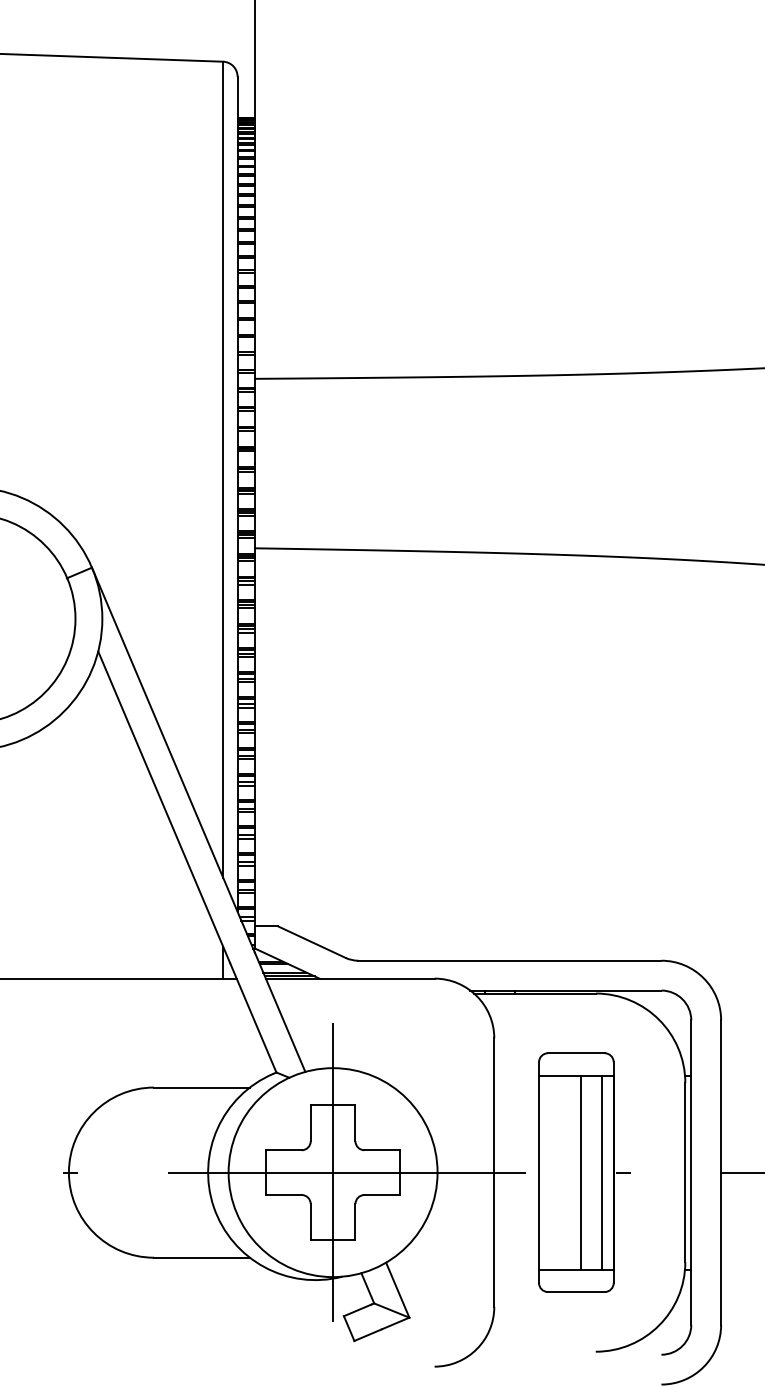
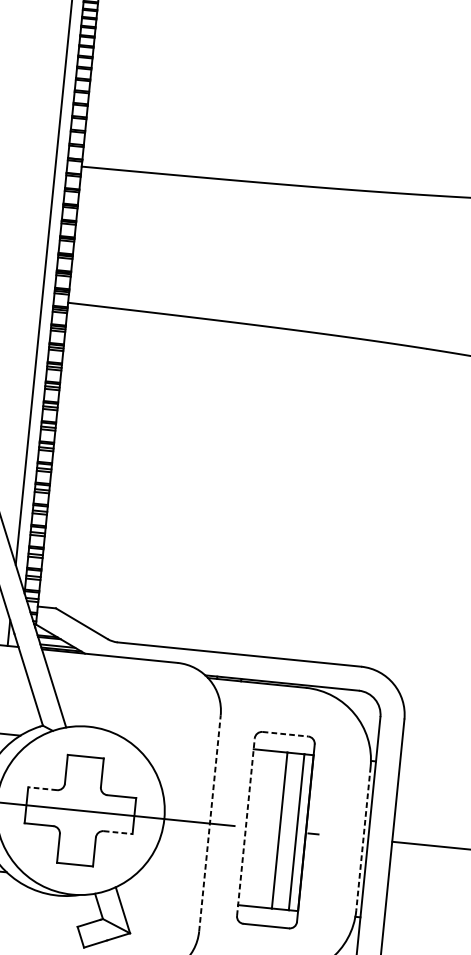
line: (576, 1053) -> (285, 734), solid -> dashed
line: (283, 1150) -> (42, 788), solid -> dashed
line: (333, 1172) -> (80, 810), removed
line: (494, 1172) -> (210, 823), solid -> dashed
line: (539, 1172) -> (246, 827), solid -> dashed
line: (685, 1172) -> (363, 838), solid -> dashed
line: (382, 1195) -> (118, 832), solid -> dashed

